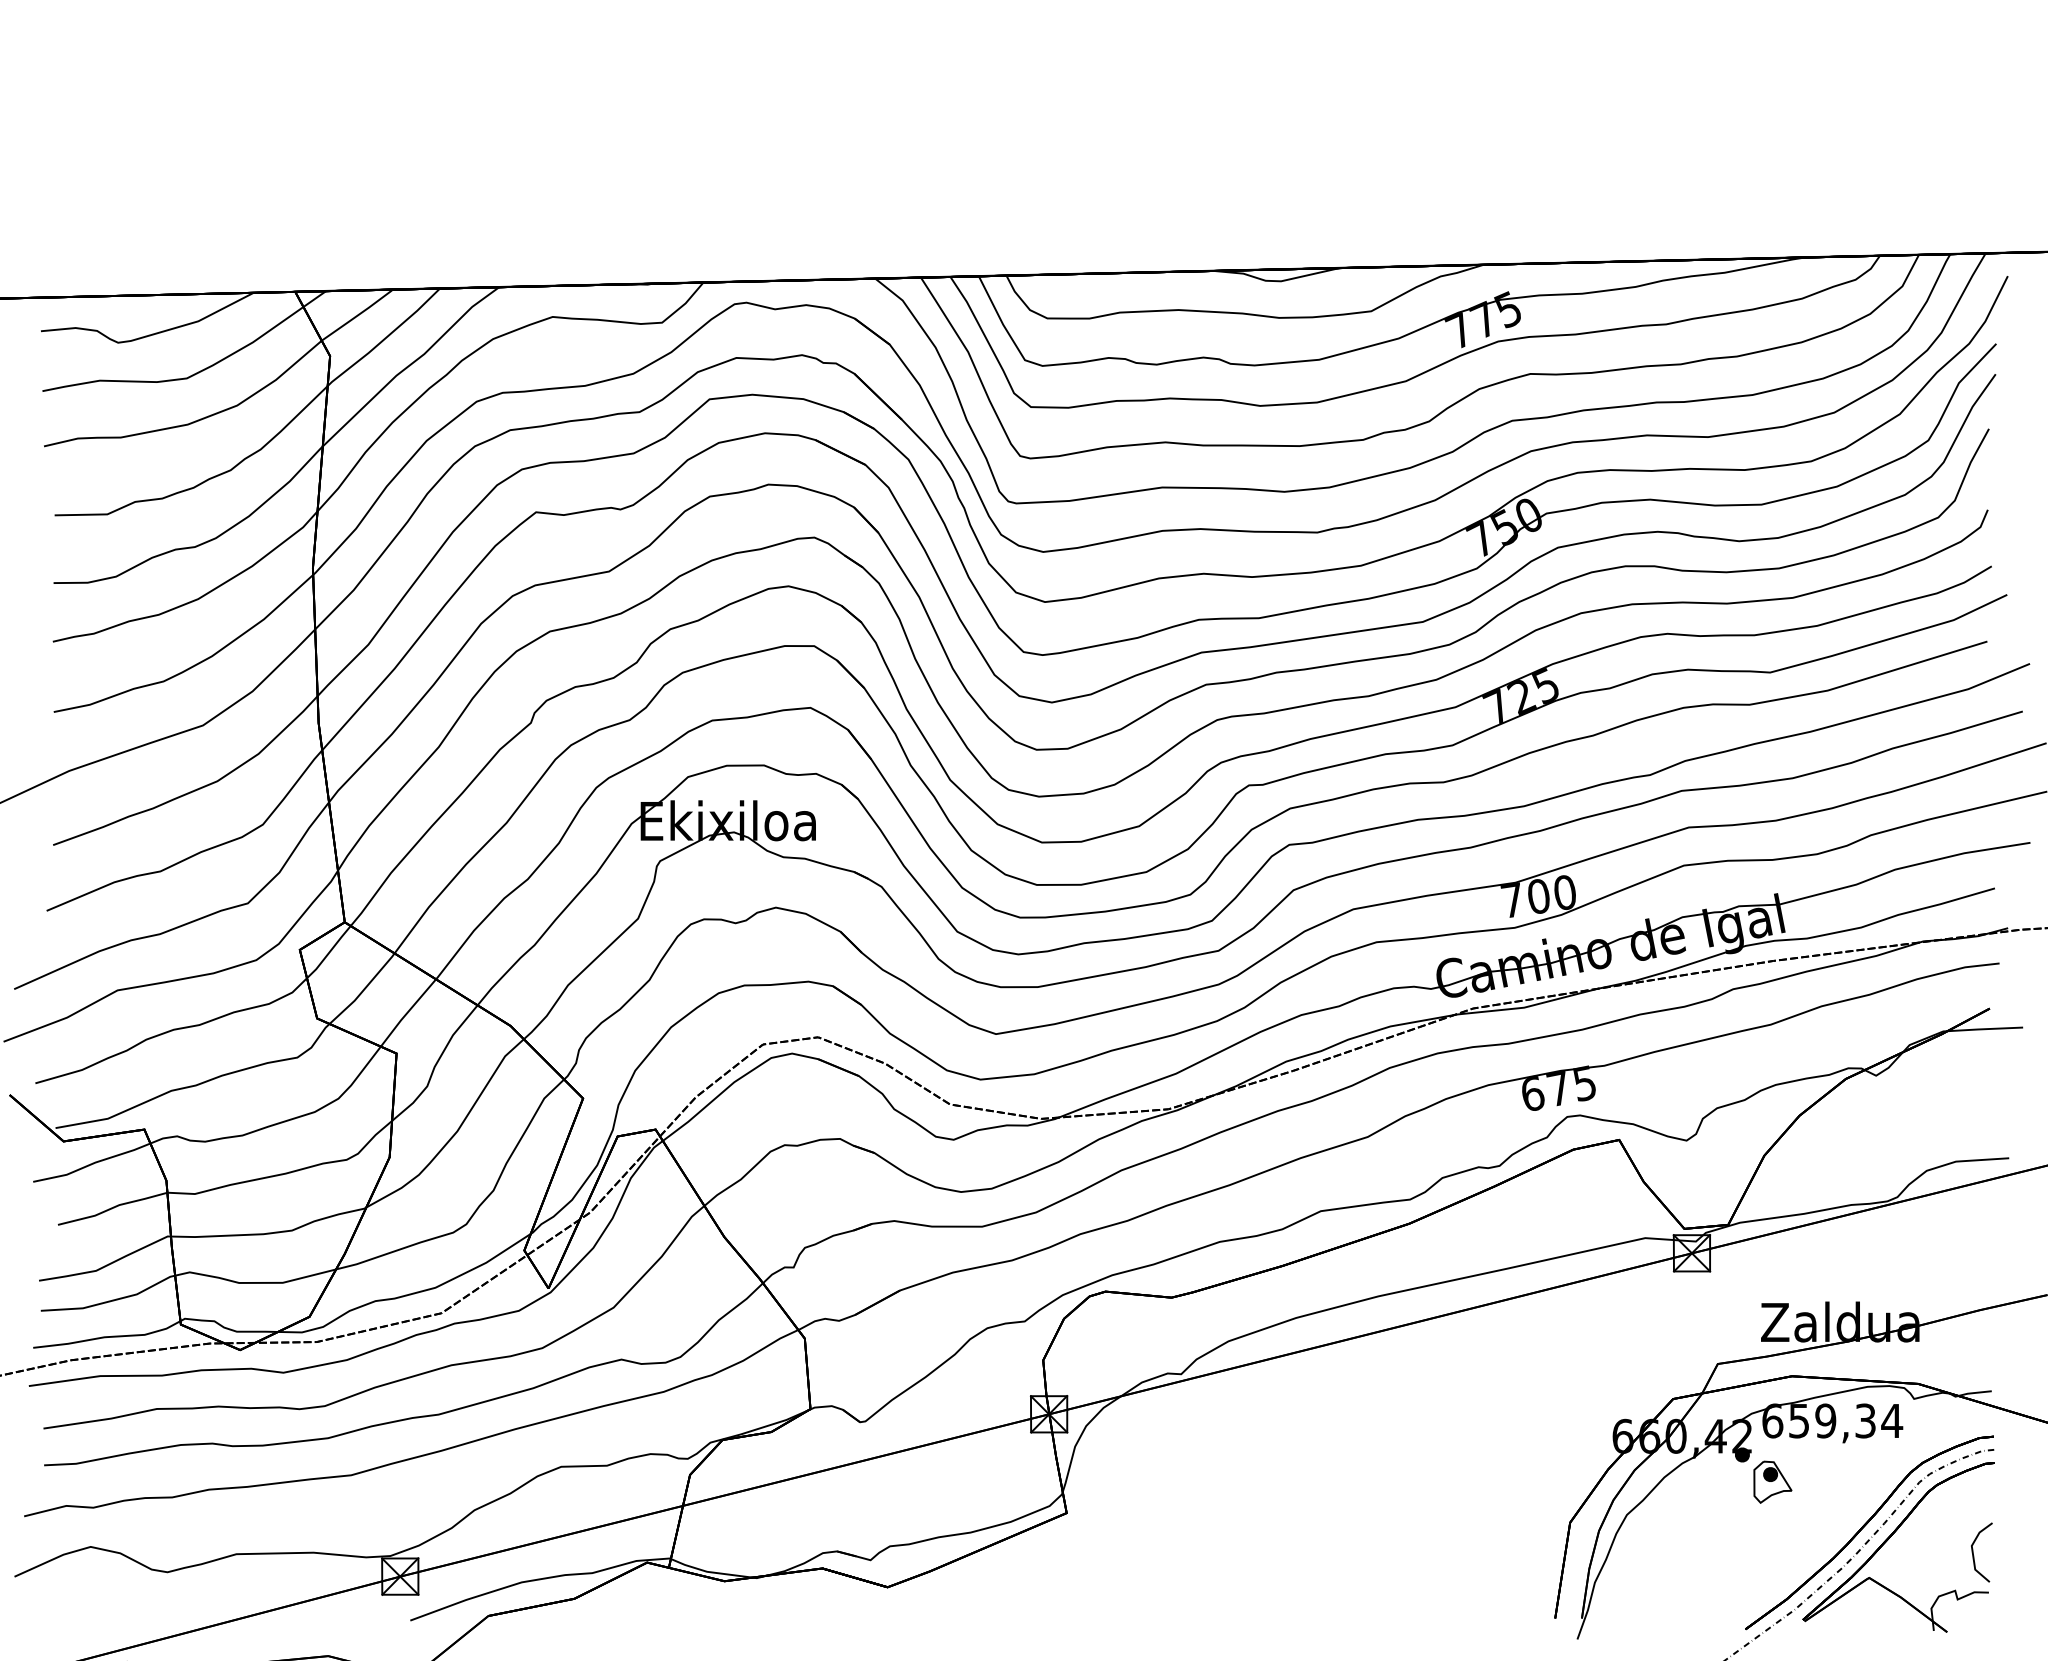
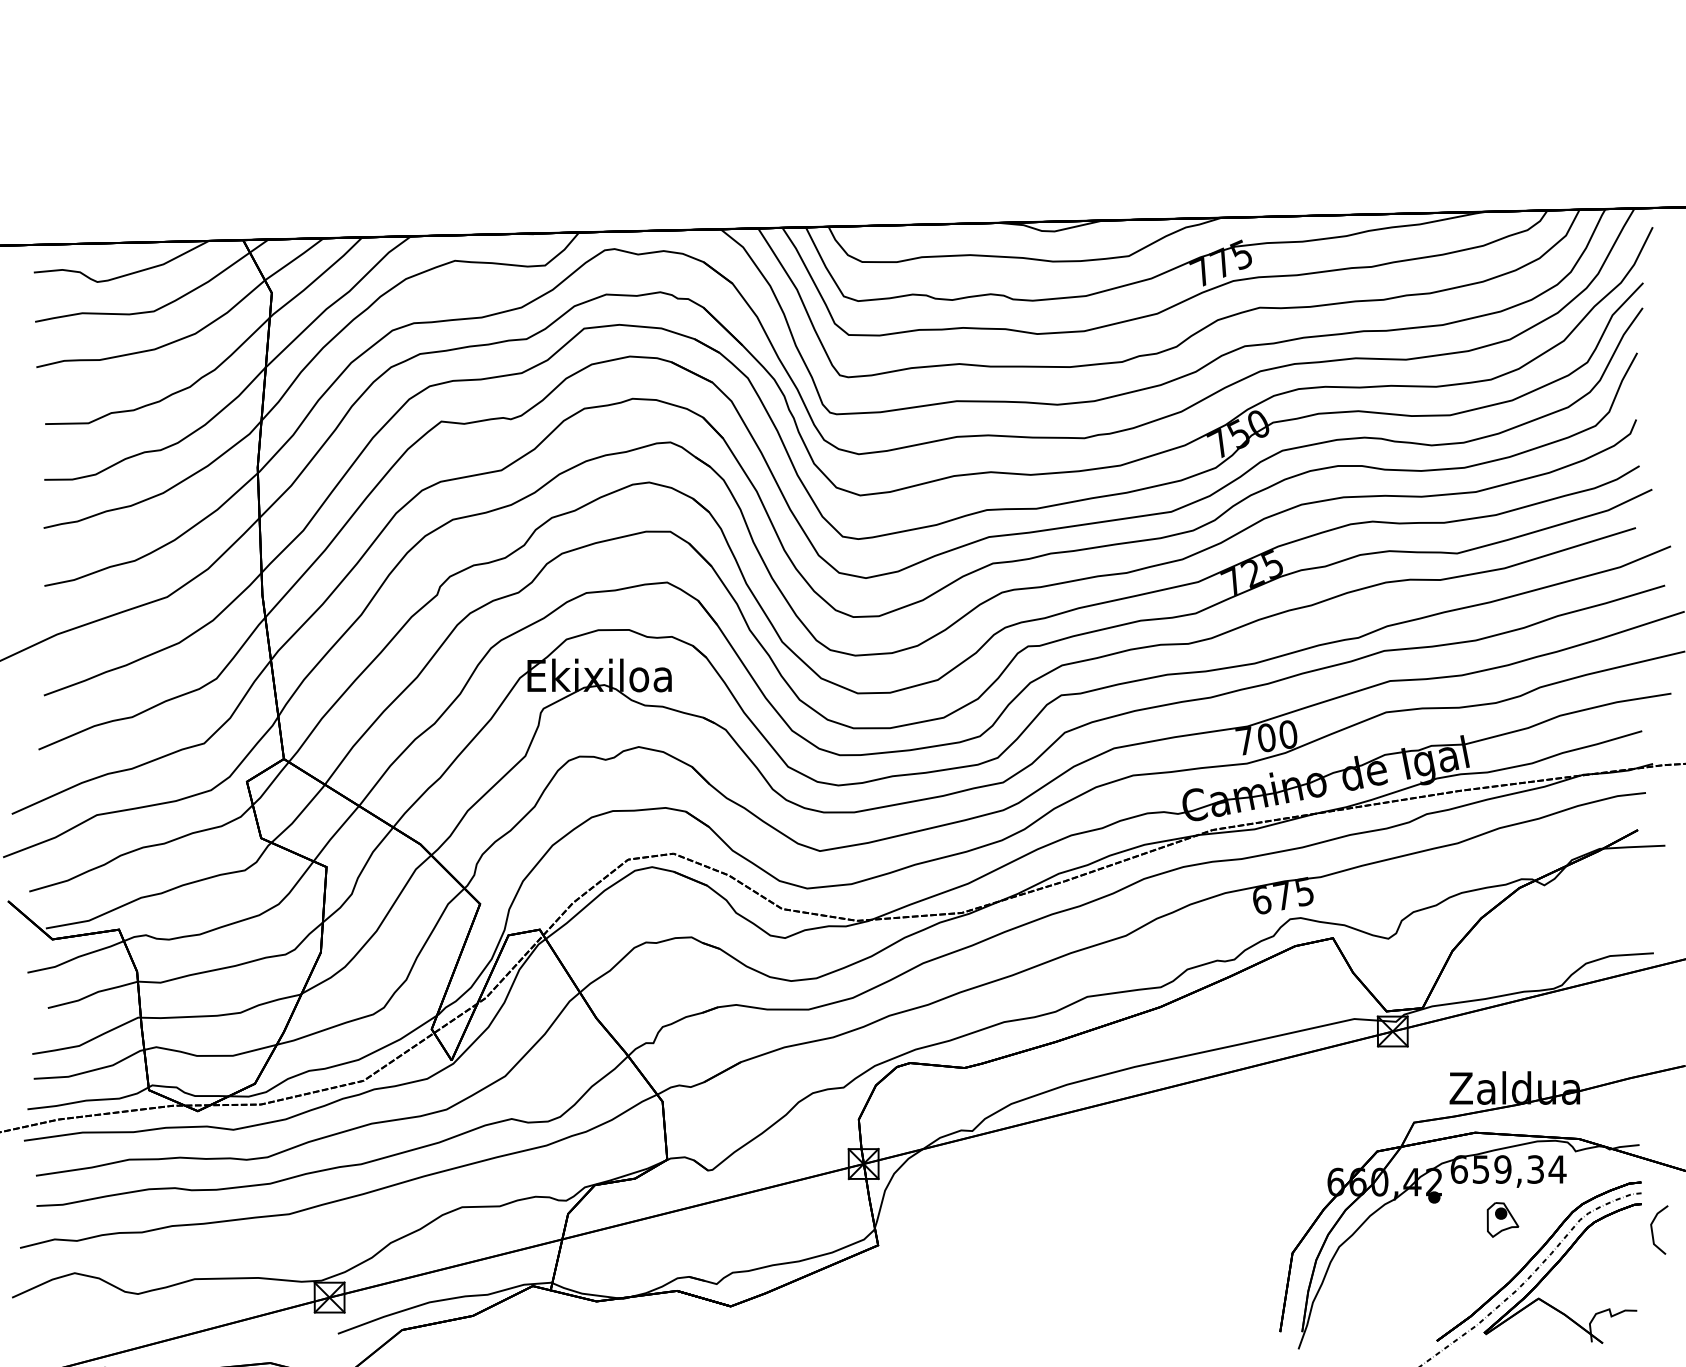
part: (1772, 1481) -> (1502, 1219), moved
line: (1974, 1555) -> (1653, 1232), moved

